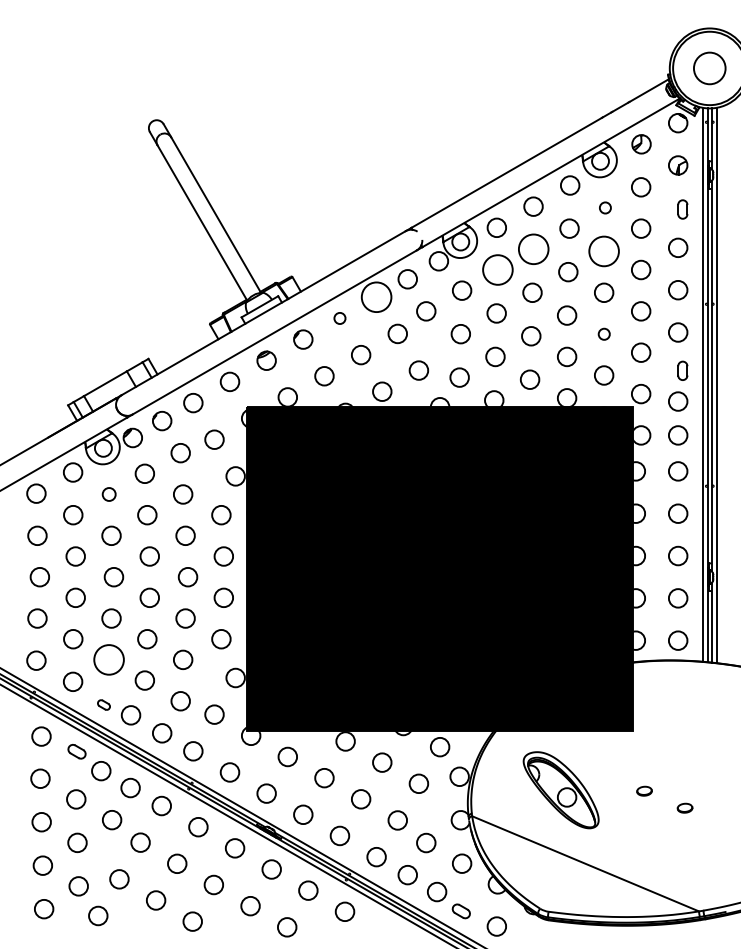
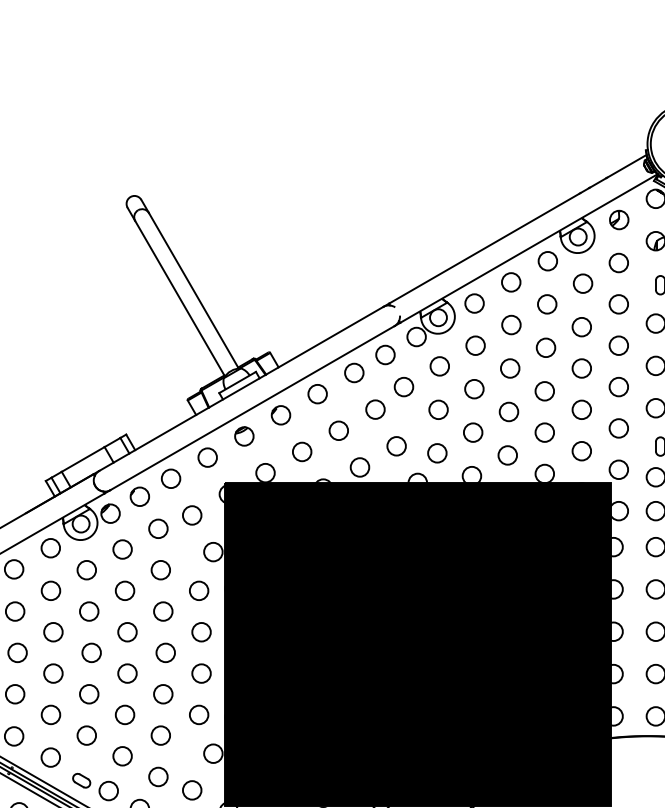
circle: (605, 207) -> (583, 283), size x1.67
circle: (533, 249) -> (511, 325), size x0.62
circle: (603, 251) -> (581, 327), size x0.62
circle: (497, 269) -> (475, 345), size x0.62
circle: (376, 297) -> (354, 373), size x0.62
circle: (339, 318) -> (317, 394), size x1.67
circle: (604, 334) -> (582, 410), size x1.67
circle: (109, 494) -> (87, 570), size x1.43
circle: (108, 659) -> (86, 735), size x0.62
part: (103, 704) -> (81, 780), size x1.43

